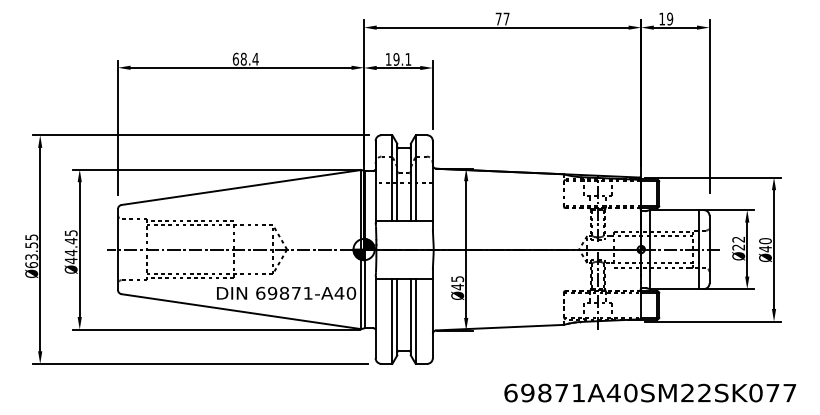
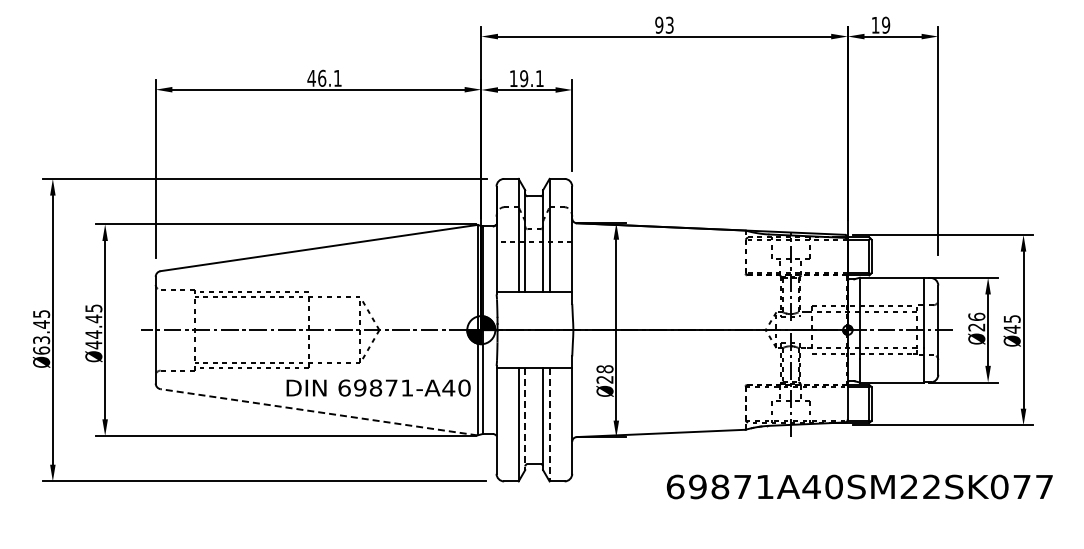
text: (502, 18) -> (664, 24), 77 -> 93
text: (245, 58) -> (324, 77), 68.4 -> 46.1
text: (738, 239) -> (976, 316), Ø22 -> Ø26
text: (764, 241) -> (1011, 319), Ø40 -> Ø45
text: (31, 245) -> (41, 324), Ø63.55 -> Ø63.45
text: (457, 283) -> (604, 374), Ø45 -> Ø28
line: (241, 311) -> (318, 412), solid -> dashed
line: (397, 317) -> (525, 419), solid -> dashed
line: (415, 321) -> (549, 425), solid -> dashed
text: (650, 392) -> (859, 486), moved

